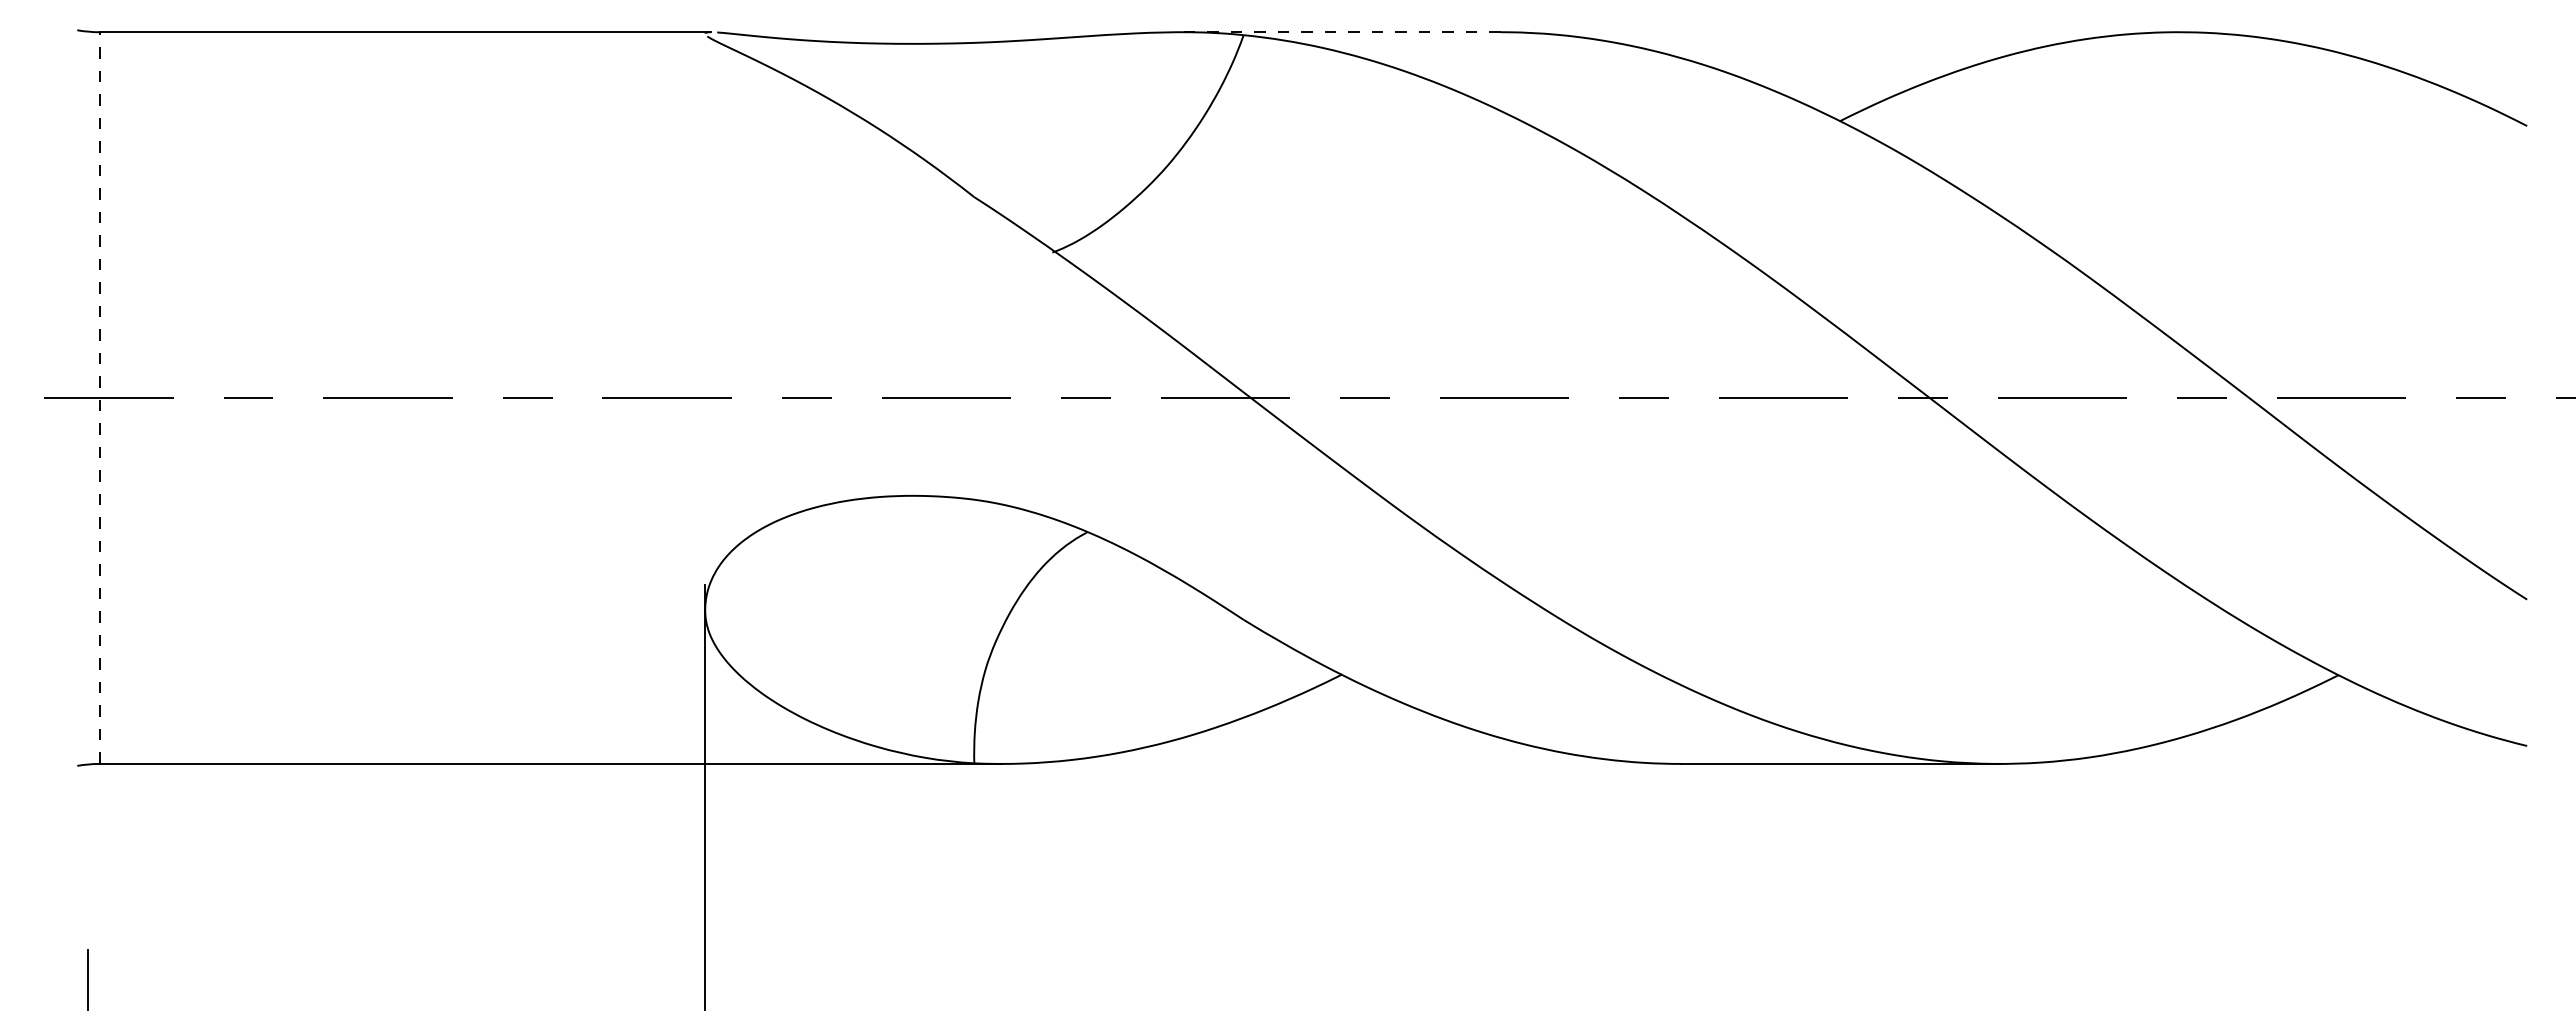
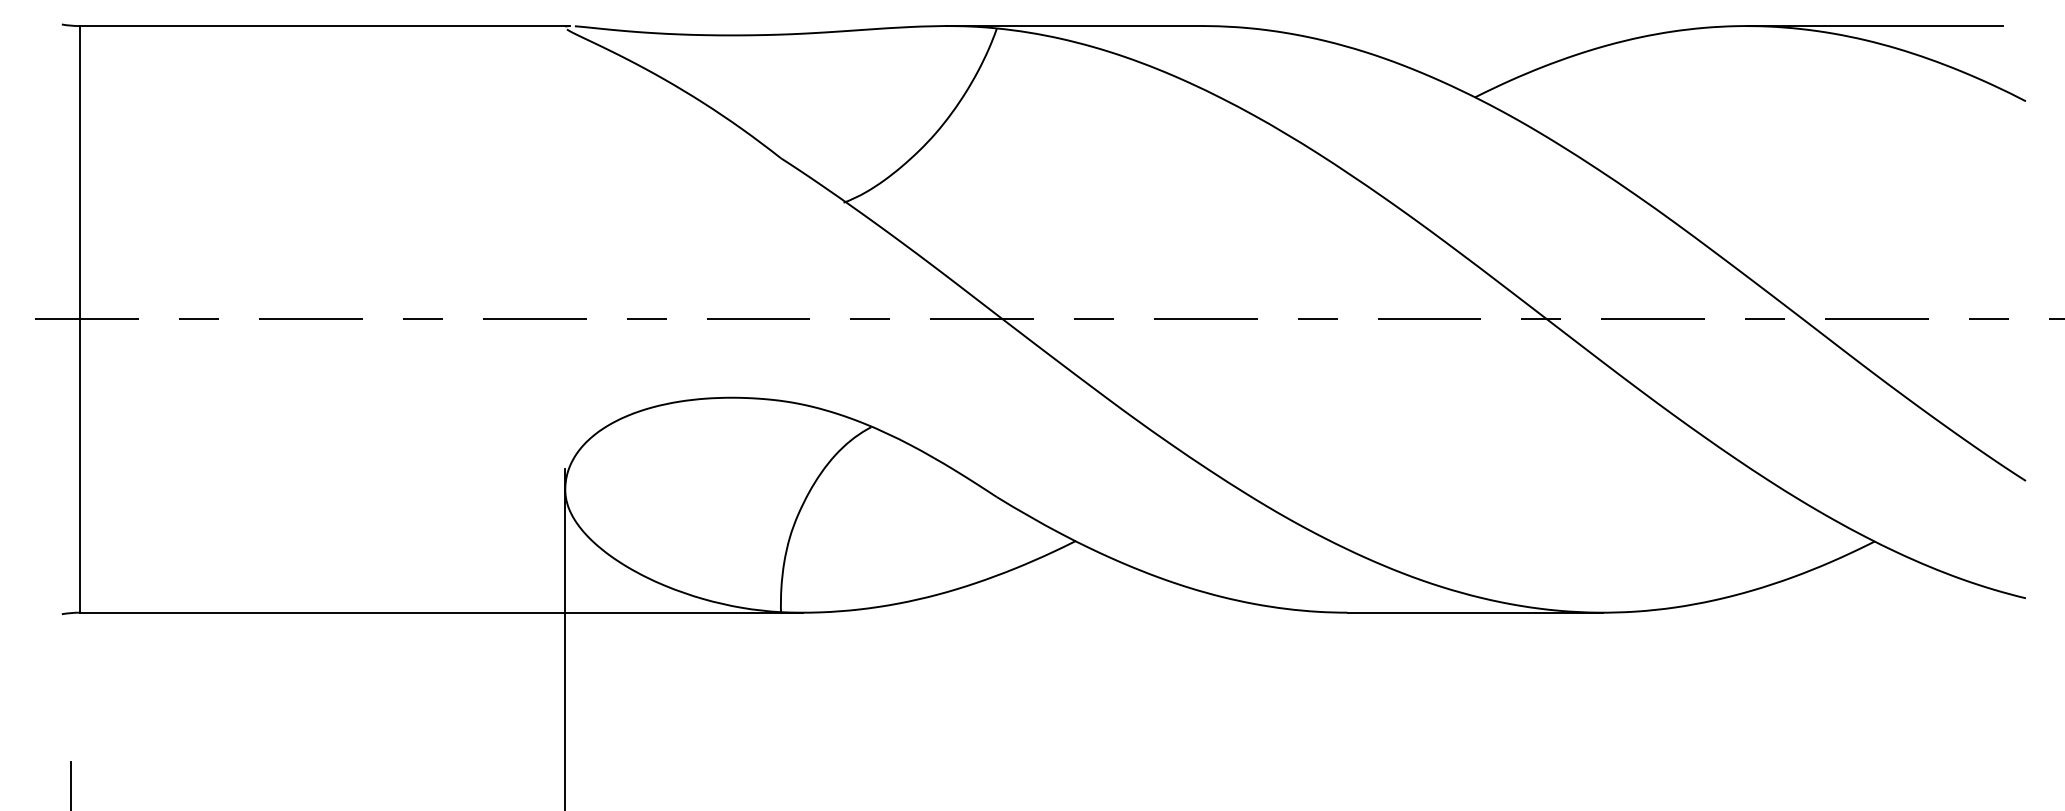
line: (1339, 32) -> (1073, 26), dashed -> solid
line: (2338, 32) -> (1874, 26), added
line: (99, 398) -> (79, 319), dashed -> solid

